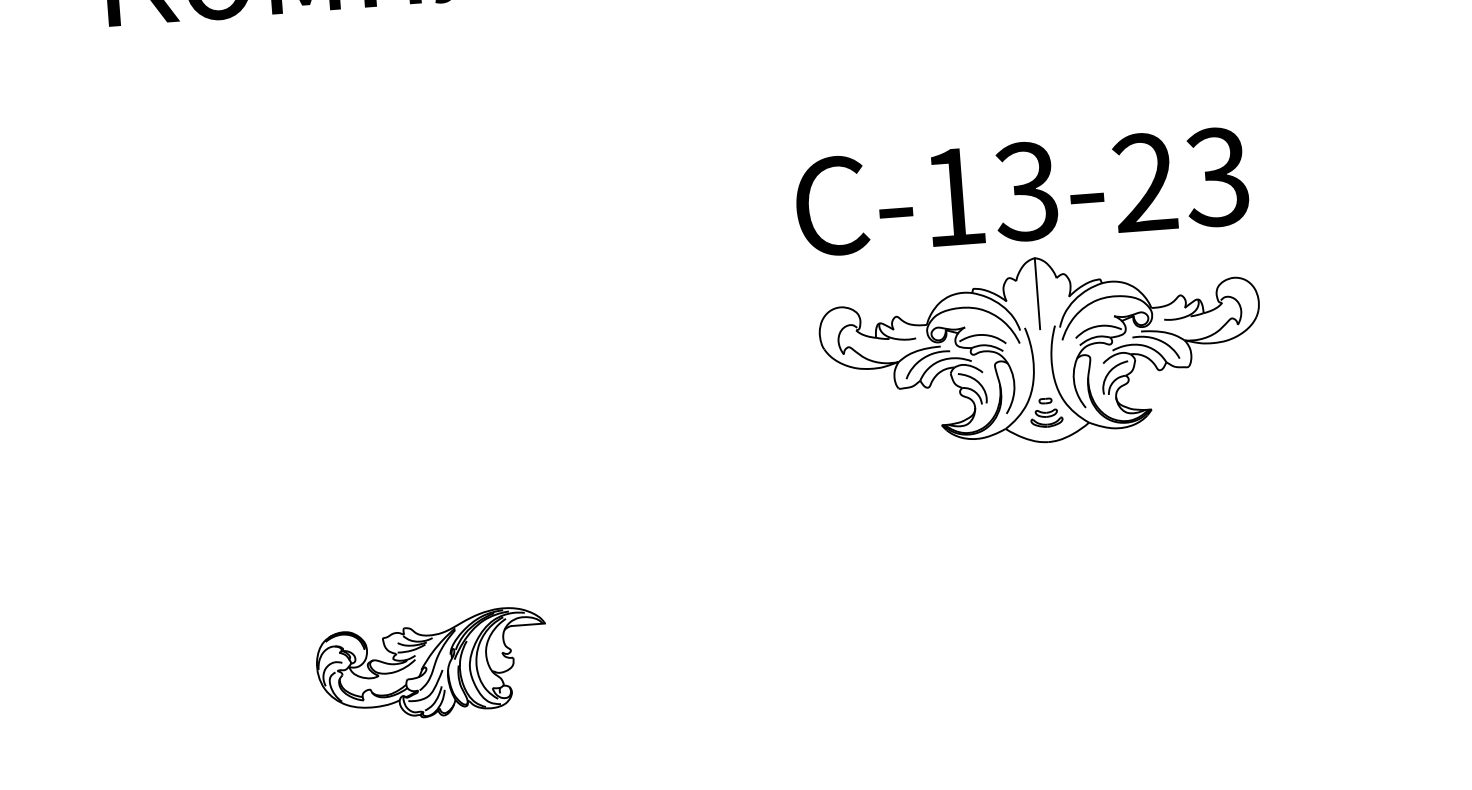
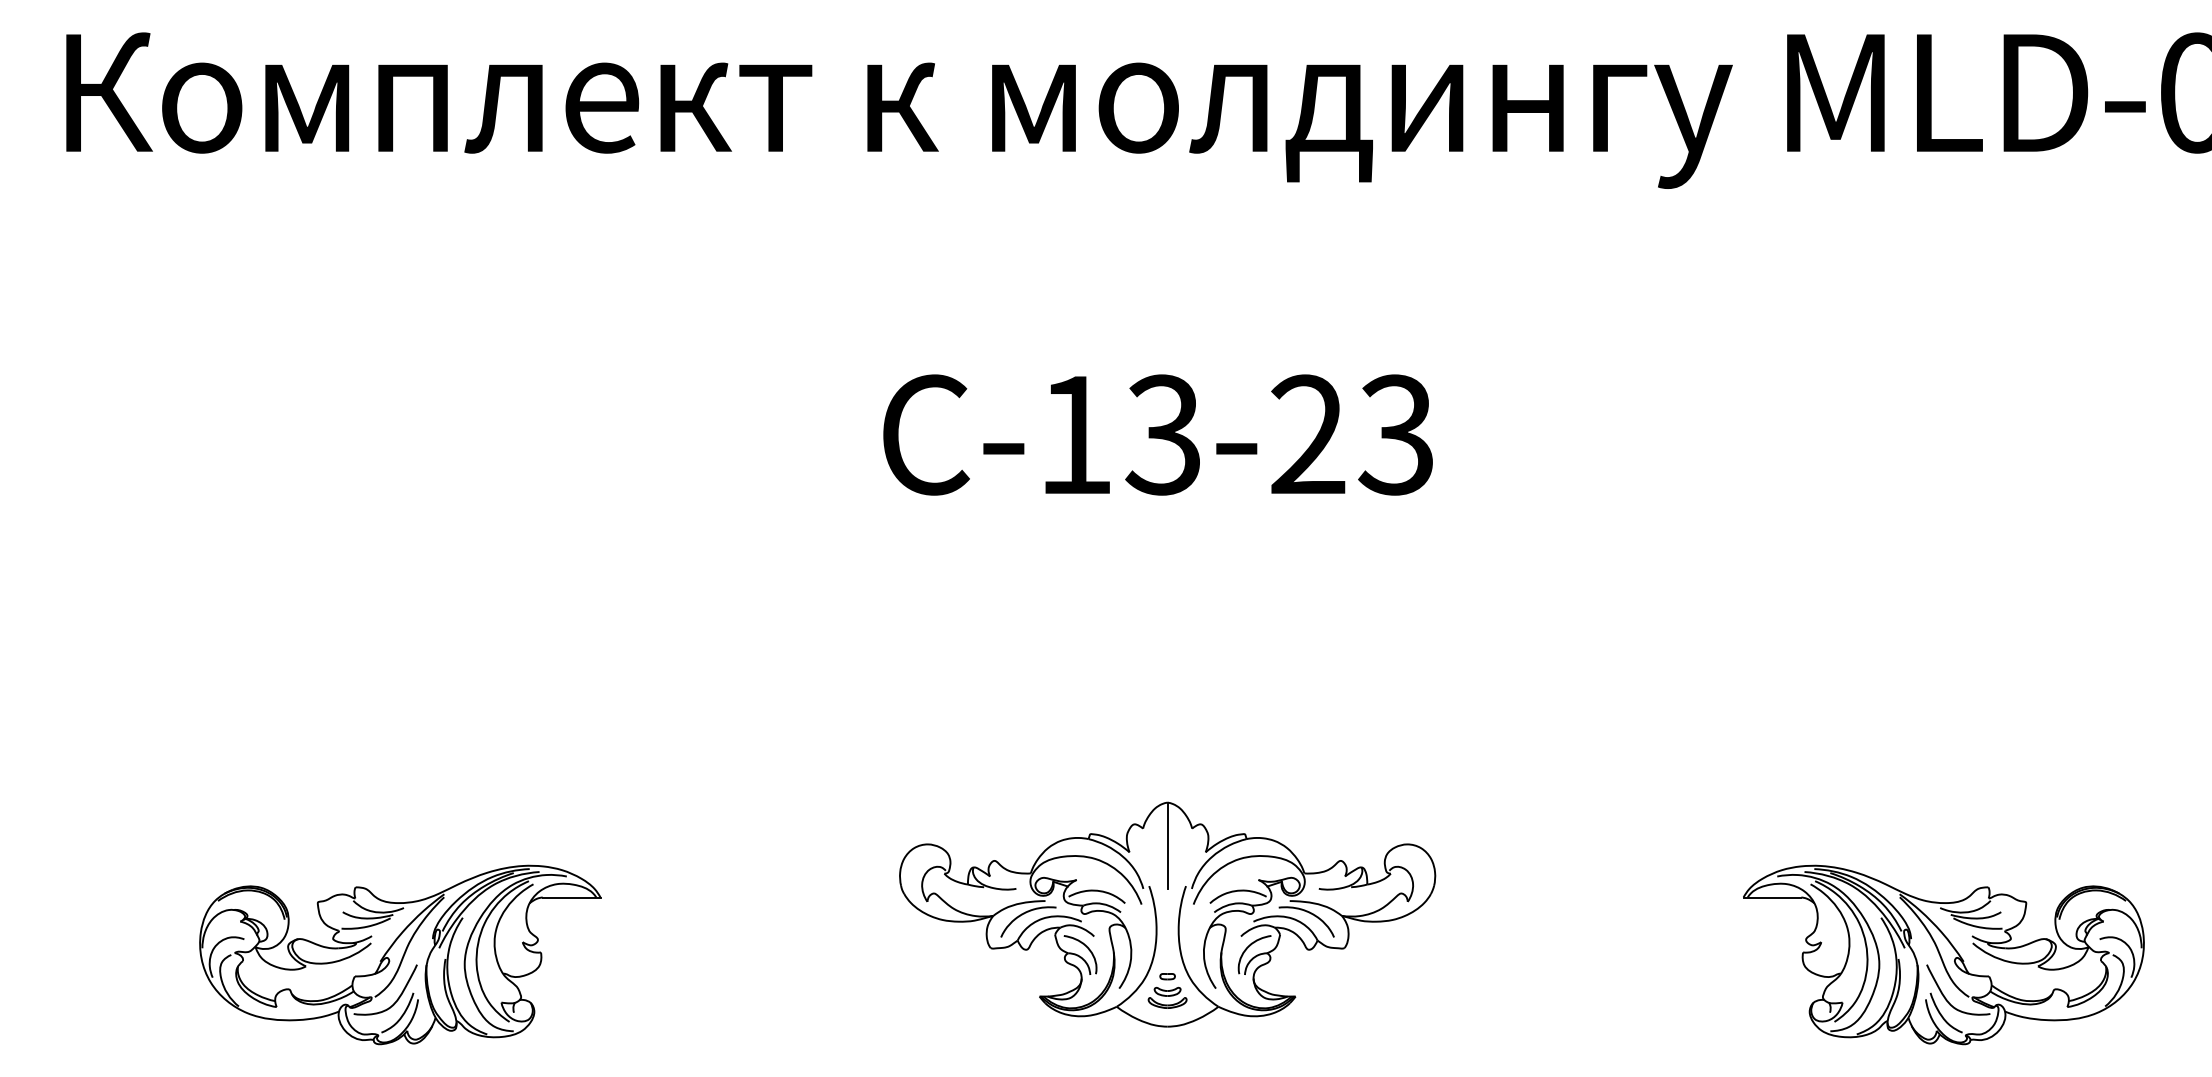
part: (1041, 350) -> (1167, 914), moved
part: (432, 664) -> (400, 954), size x1.43

